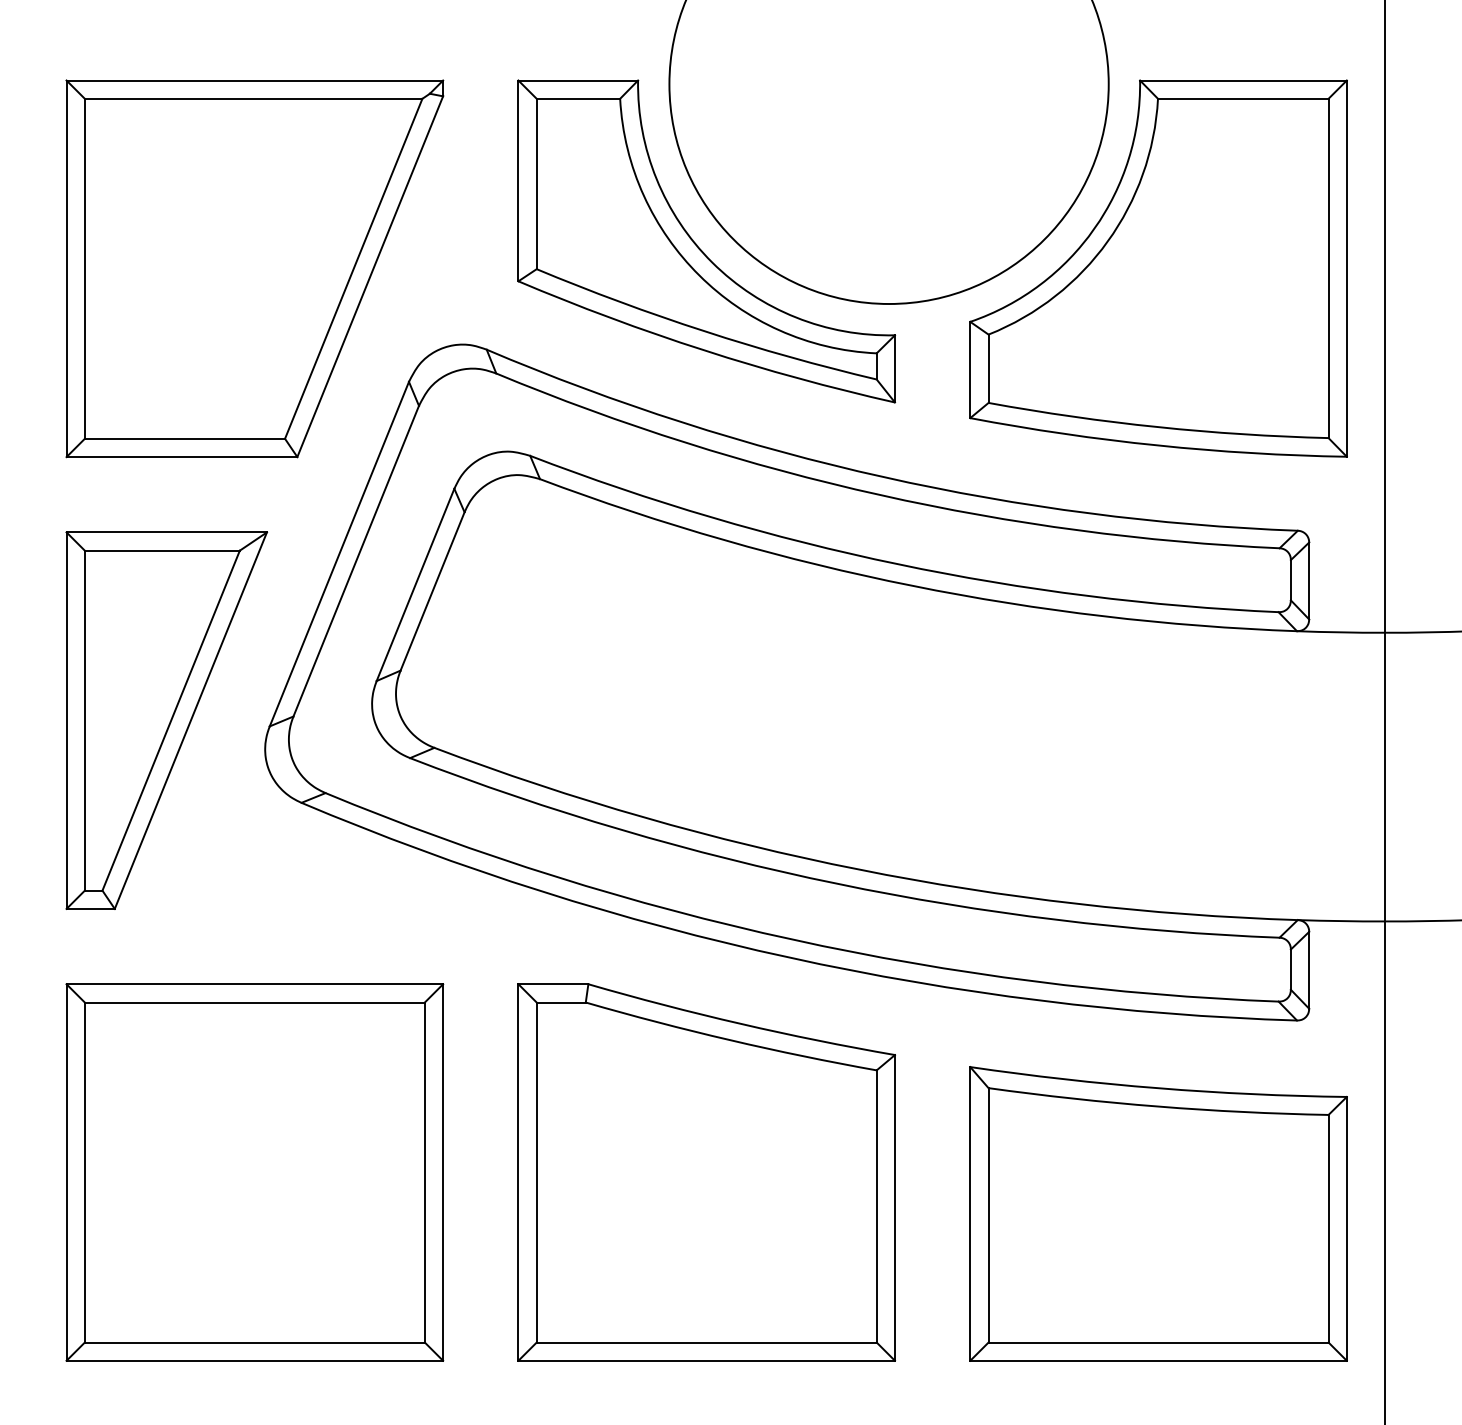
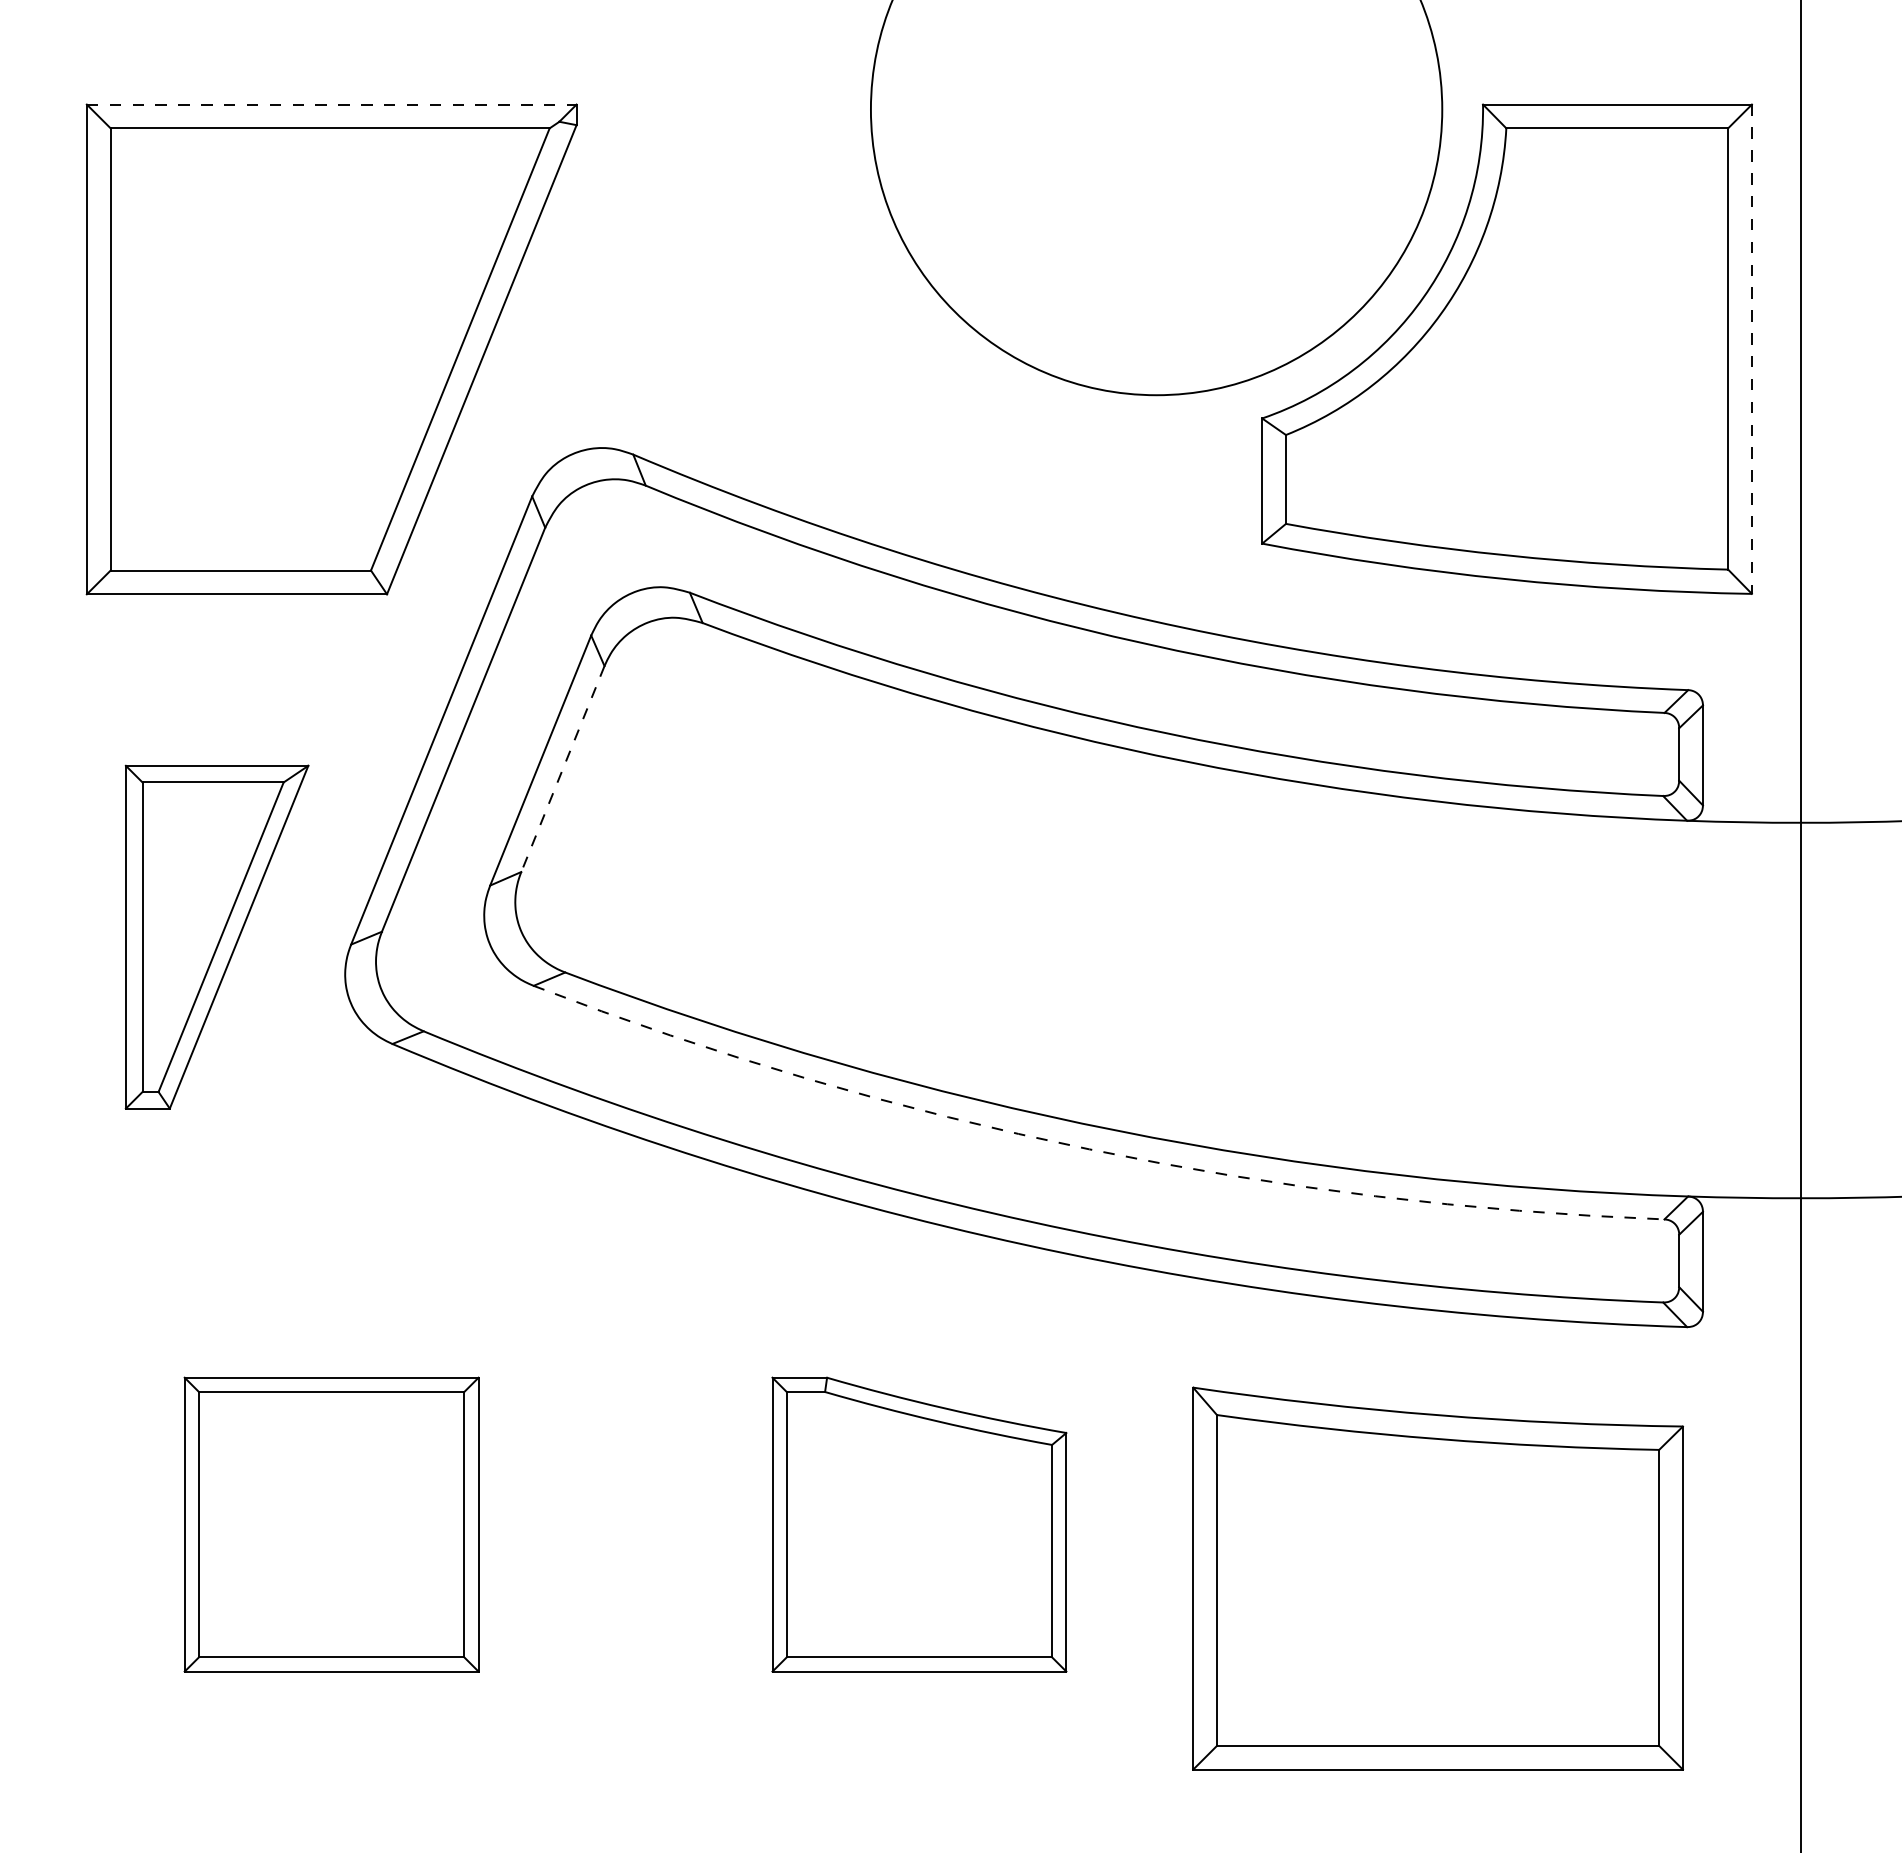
line: (254, 80) -> (331, 104), solid -> dashed
part: (699, 248) -> (910, 322), removed
line: (1346, 268) -> (1751, 349), solid -> dashed
line: (432, 591) -> (562, 769), solid -> dashed
part: (166, 720) -> (216, 937), size x0.7
arc: (837, 883) -> (1089, 1149), solid -> dashed
part: (254, 1172) -> (331, 1524), size x0.6
part: (706, 1172) -> (919, 1524), size x0.6
part: (1158, 1213) -> (1437, 1578), moved

